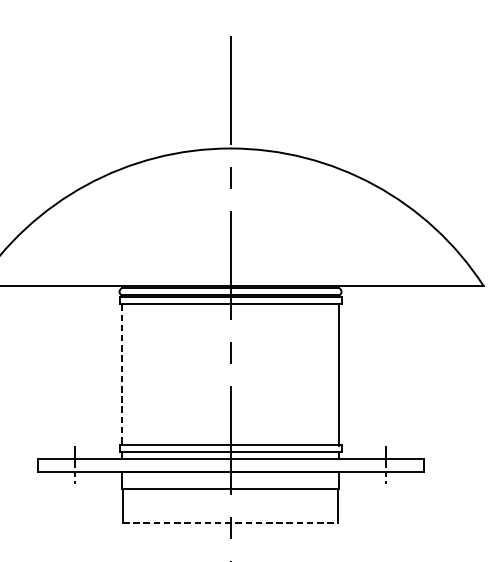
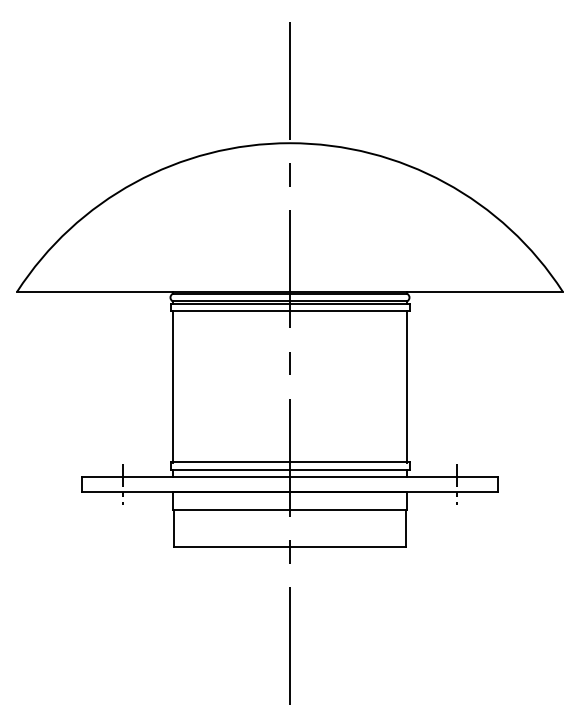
line: (121, 375) -> (172, 387), dashed -> solid
line: (231, 523) -> (290, 546), dashed -> solid

